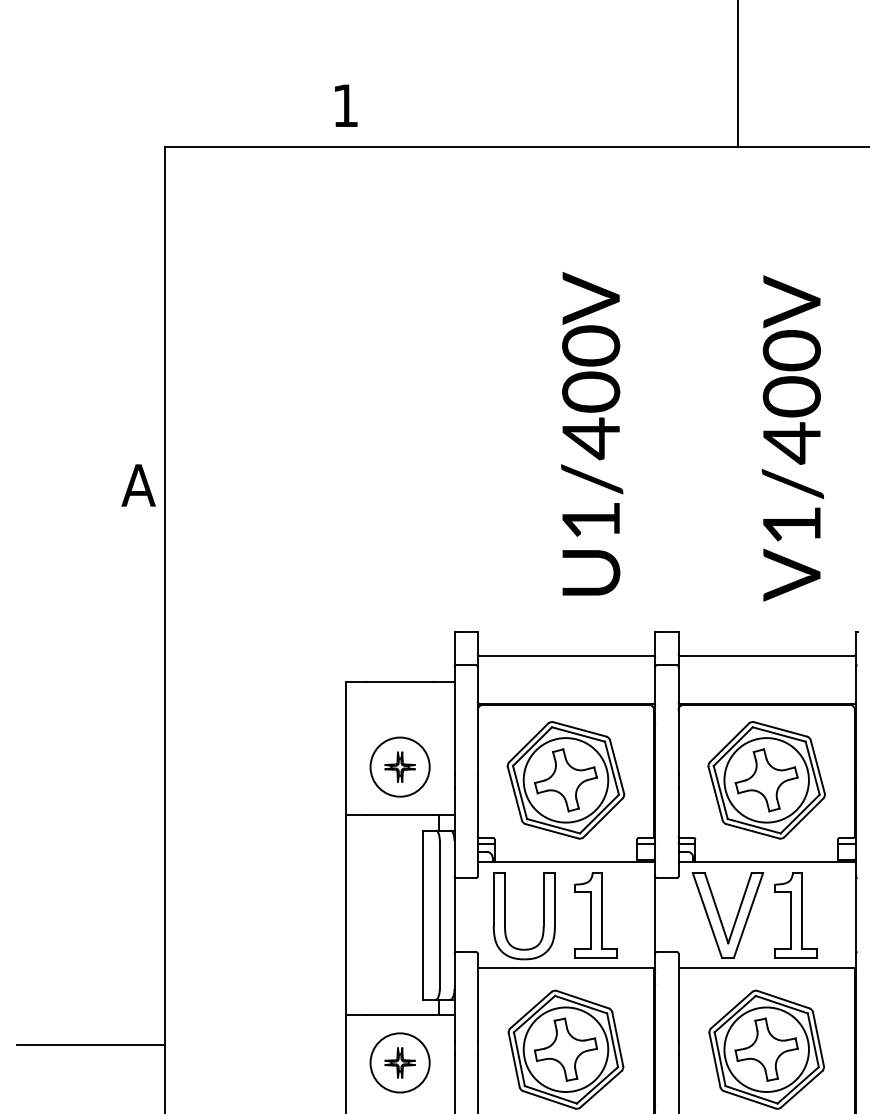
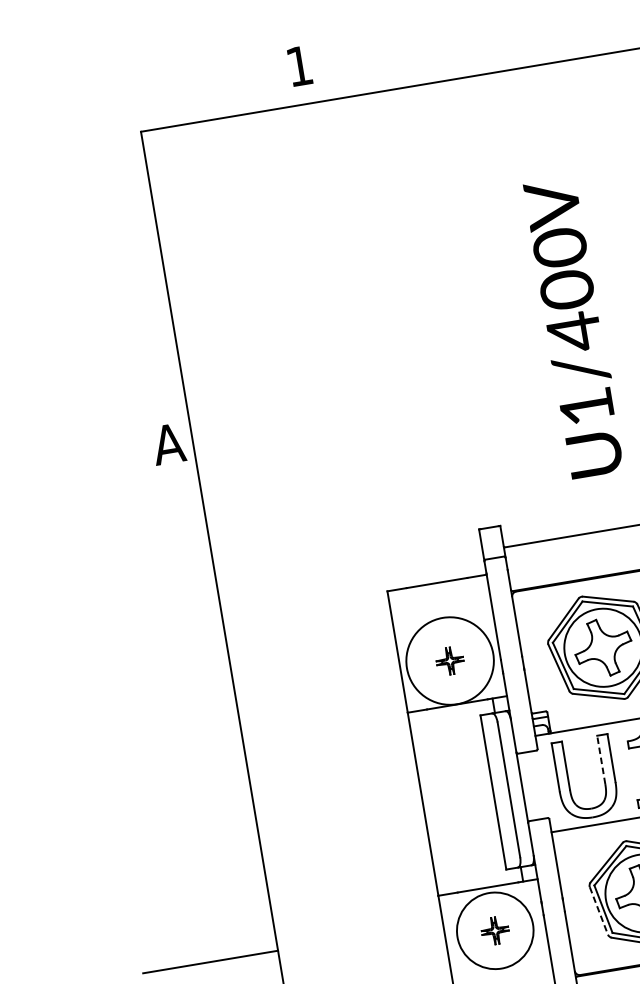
circle: (399, 766) -> (449, 660), size x1.6
line: (543, 899) -> (601, 759), solid -> dashed
line: (514, 1060) -> (599, 911), solid -> dashed
circle: (399, 1062) -> (494, 930), size x1.4

